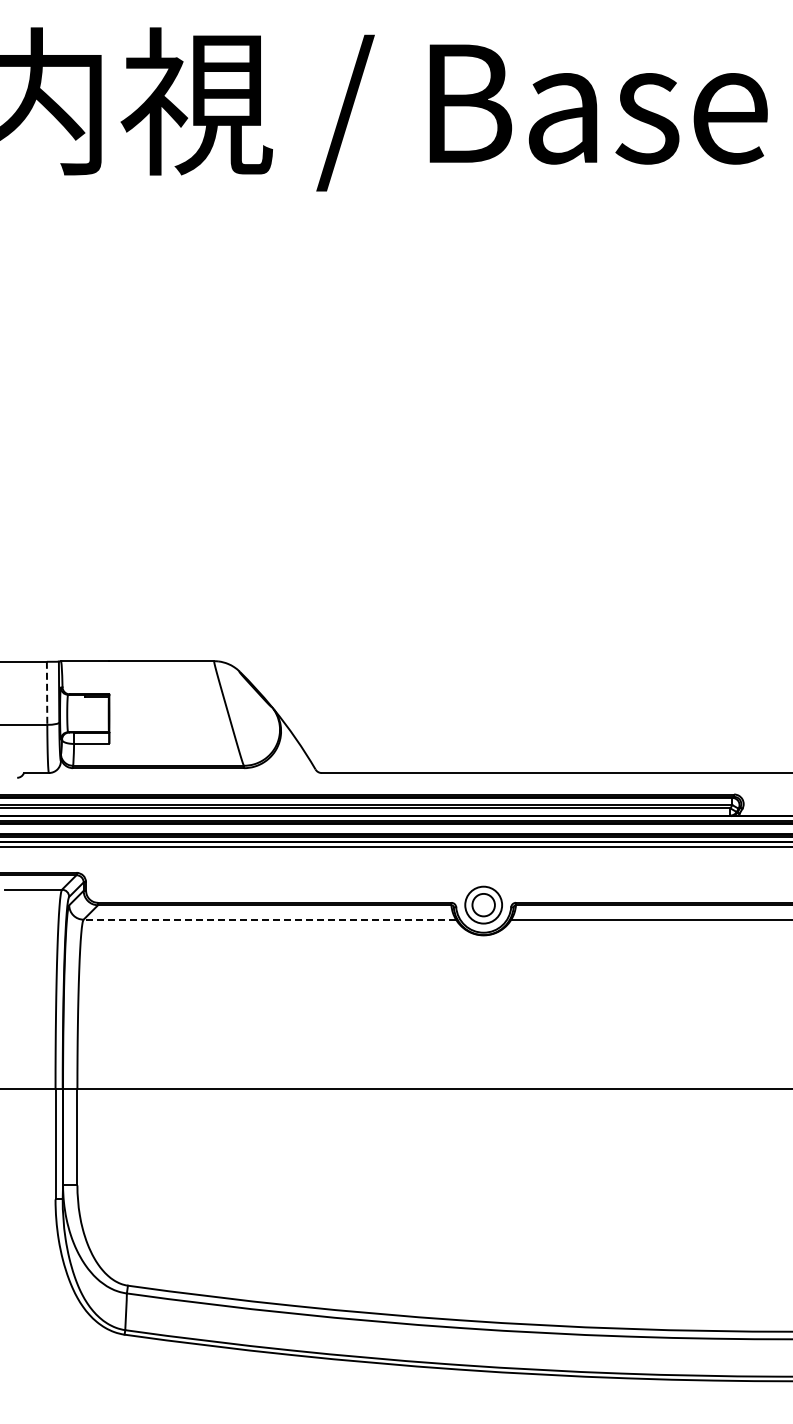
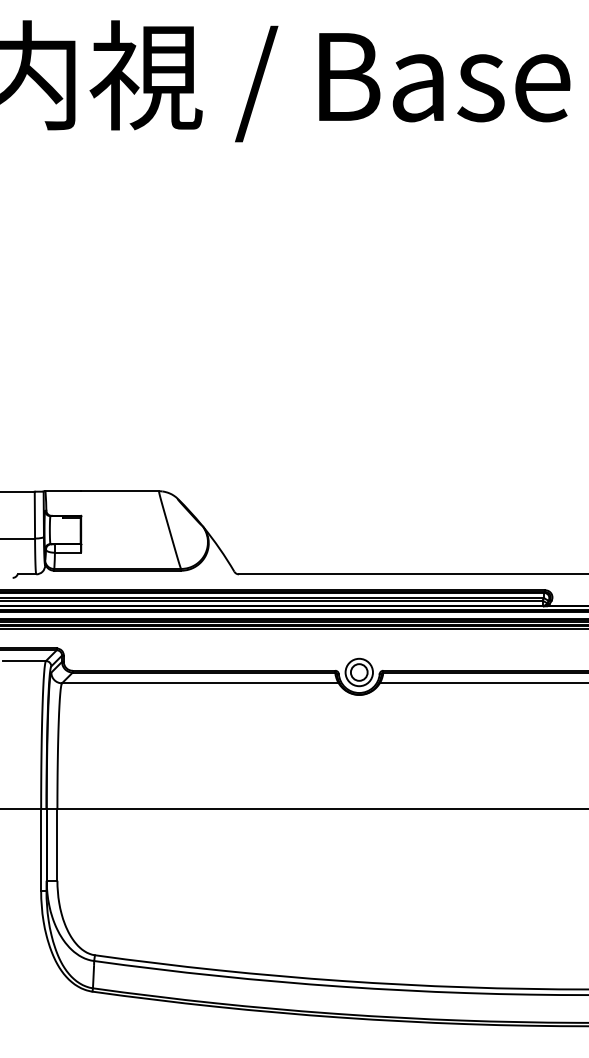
line: (47, 693) -> (35, 515), dashed -> solid
line: (269, 919) -> (200, 683), dashed -> solid

